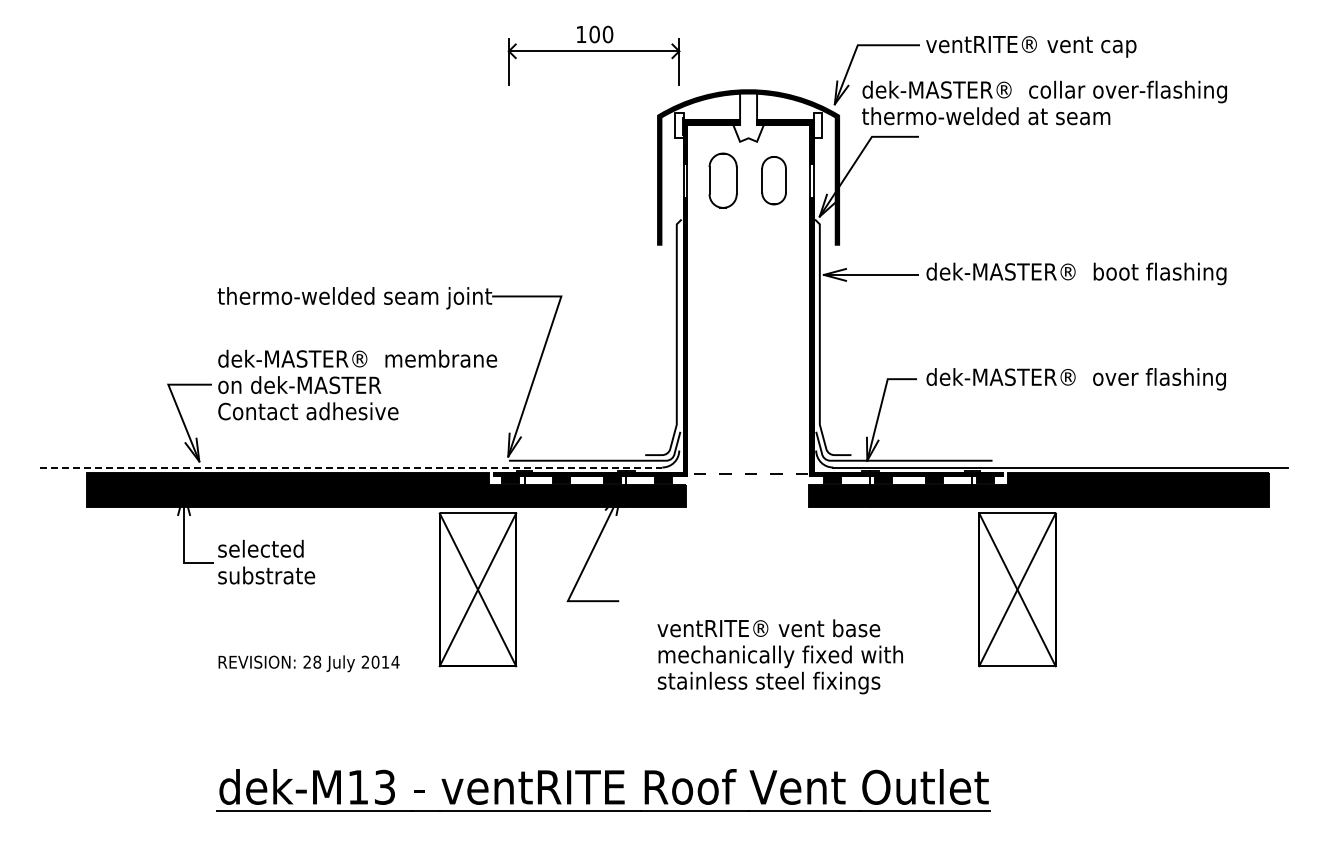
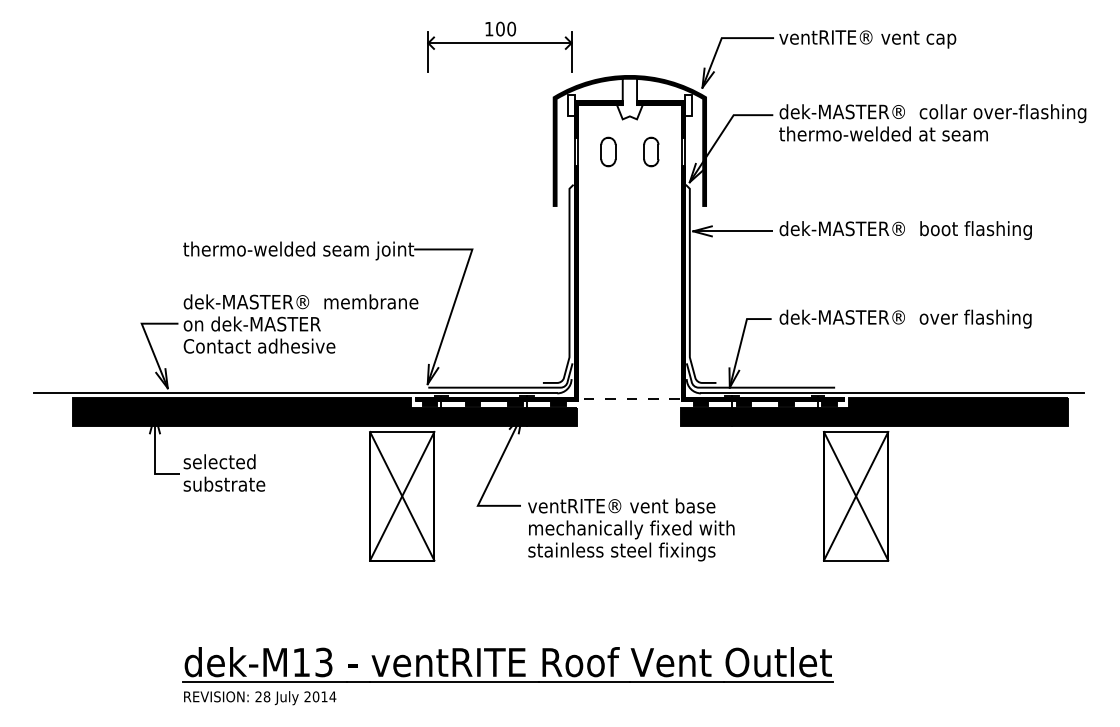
text: (1044, 102) -> (932, 122), moved
part: (722, 180) -> (607, 151), size x0.62
part: (773, 180) -> (650, 151), size x0.71
line: (351, 467) -> (295, 393), dashed -> solid
text: (779, 656) -> (630, 529), moved
text: (308, 663) -> (259, 697), moved

